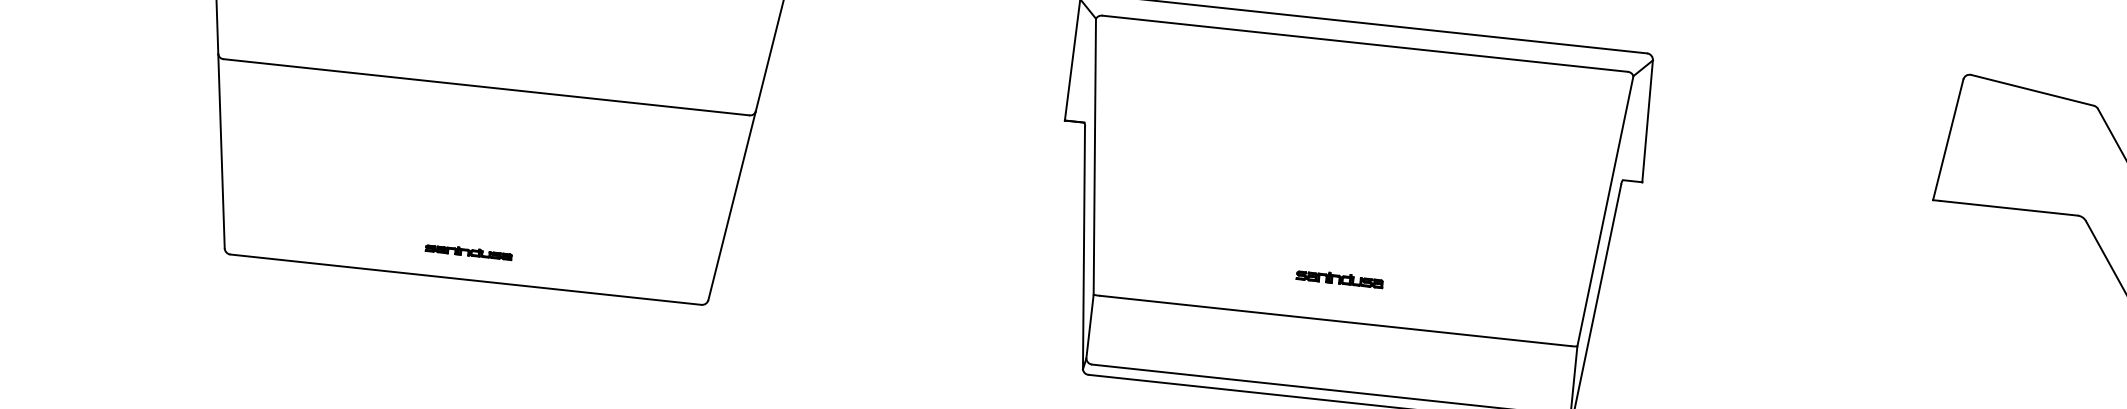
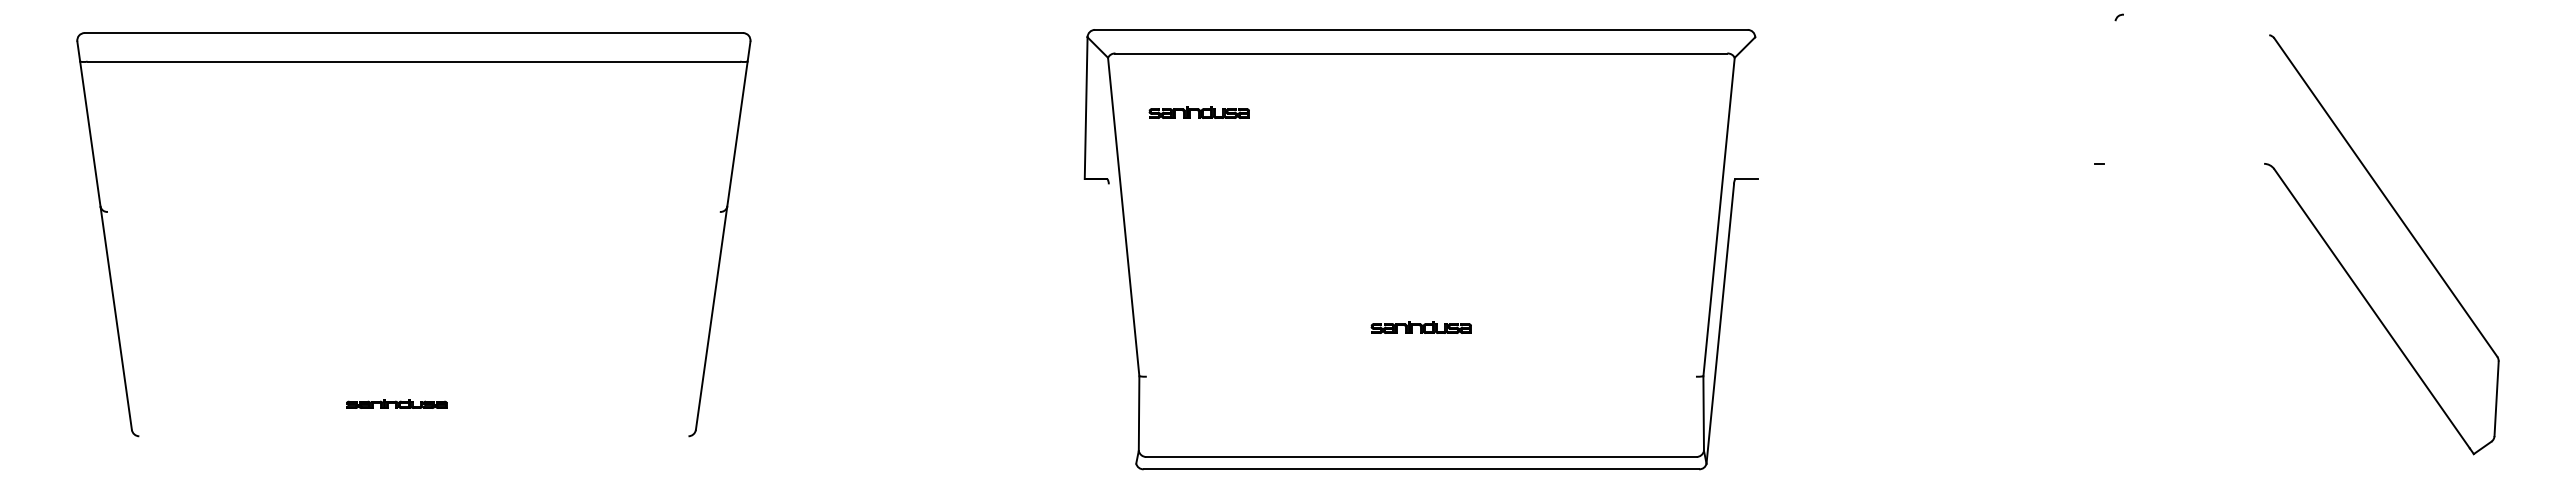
part: (1168, 73) -> (1198, 112), added
line: (486, 86) -> (413, 211), removed
line: (2032, 89) -> (2196, 24), removed
line: (1647, 121) -> (1756, 108), removed
line: (1948, 139) -> (2105, 92), removed
line: (2009, 208) -> (2184, 163), removed
line: (1084, 247) -> (1122, 323), removed
part: (468, 251) -> (396, 403), moved
line: (465, 279) -> (413, 436), removed
line: (1334, 320) -> (1420, 376), removed

